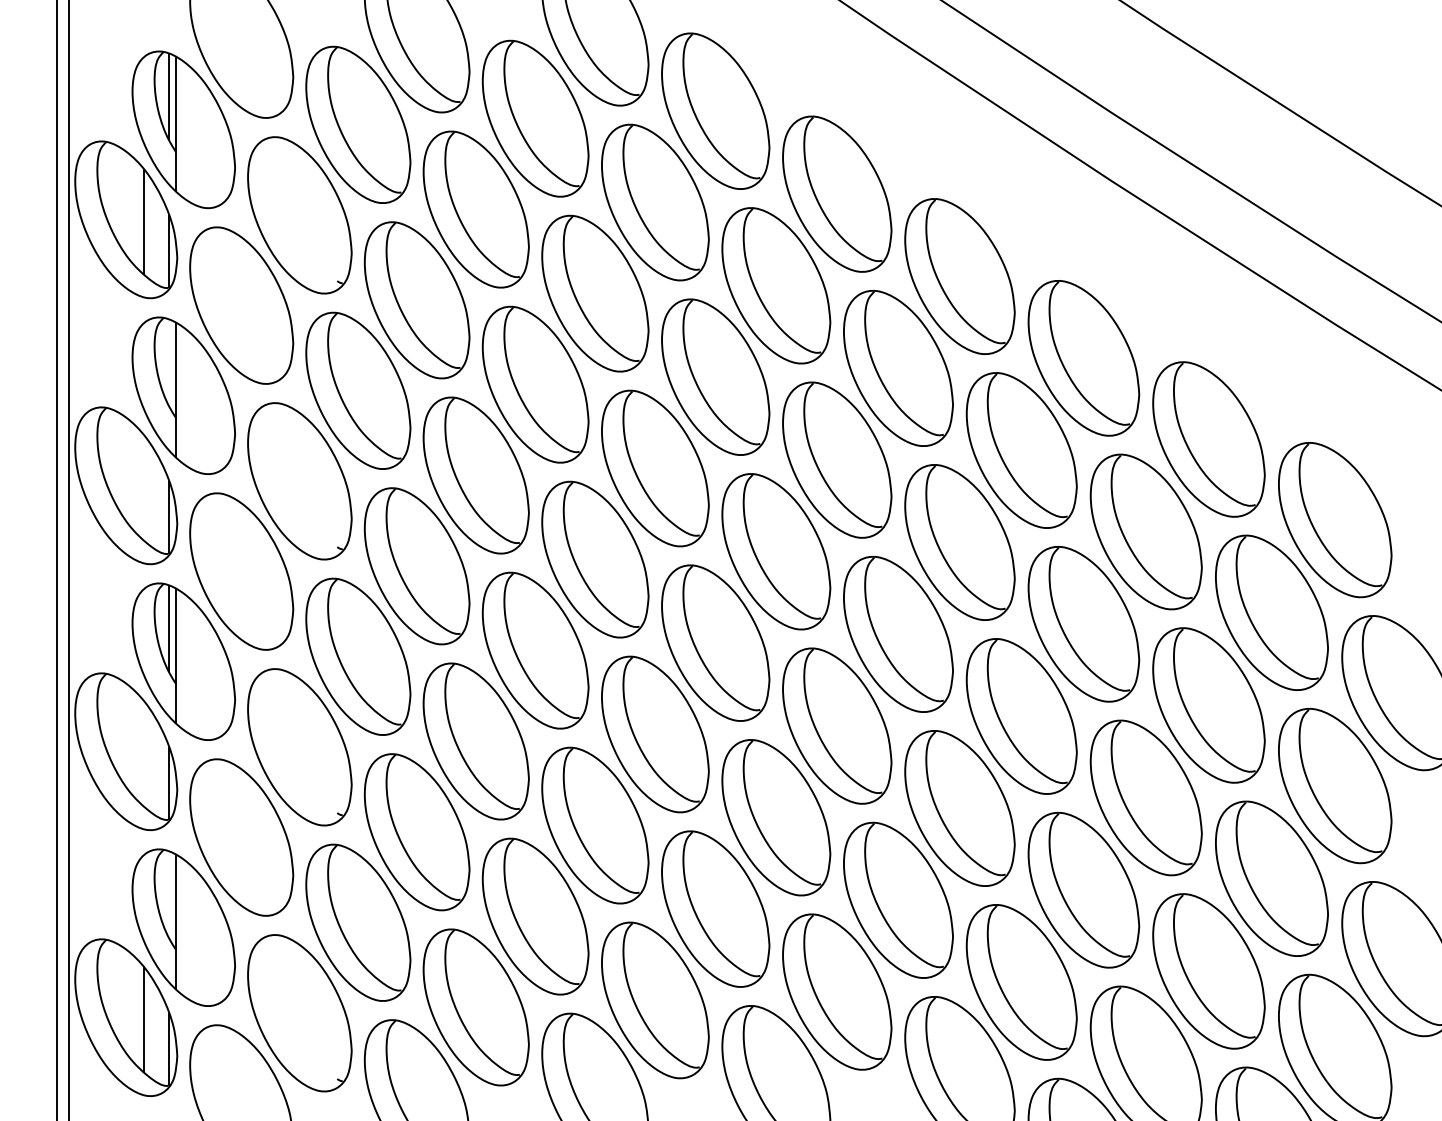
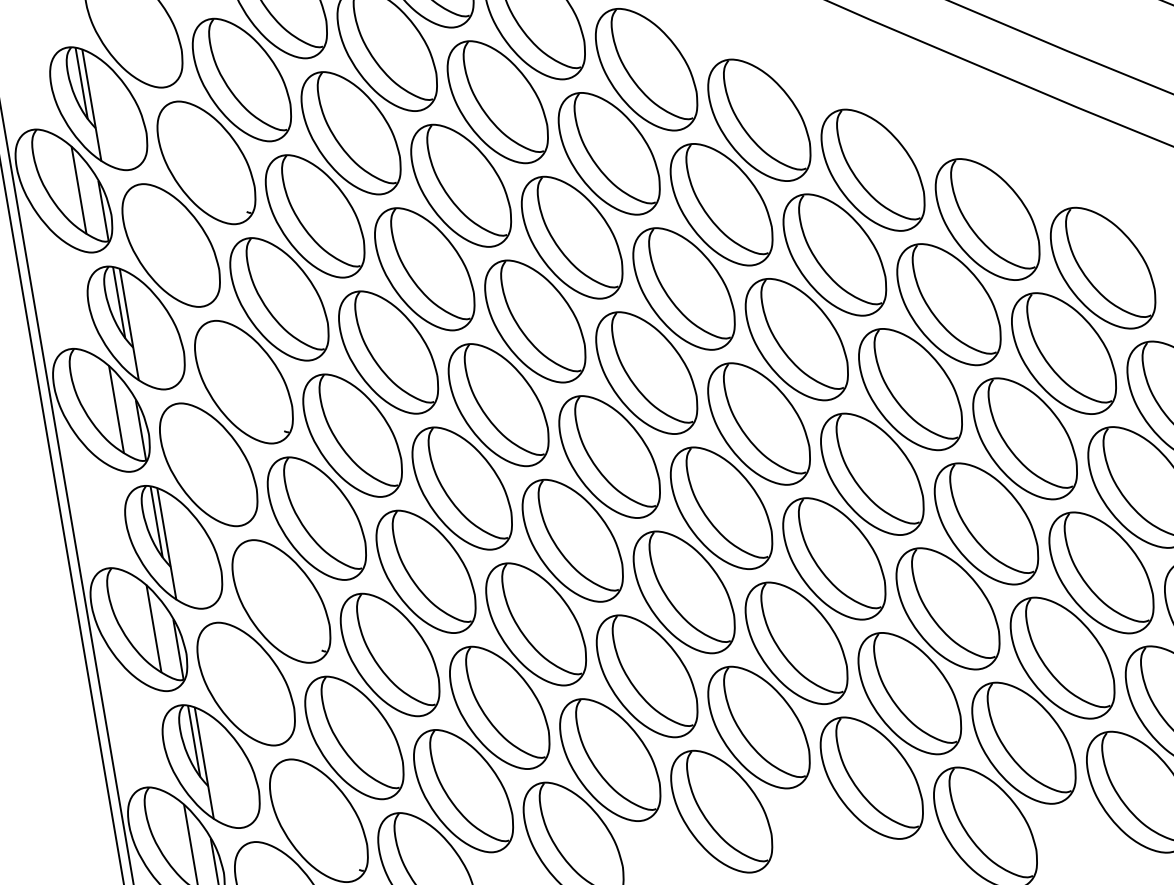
line: (168, 362) -> (118, 302), added
line: (144, 487) -> (116, 409), added
line: (144, 753) -> (154, 628), added
line: (168, 894) -> (193, 741), added

